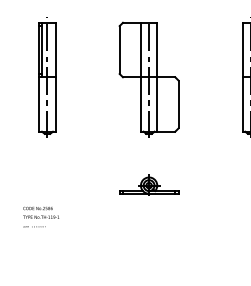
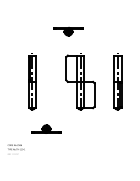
part: (47, 76) -> (32, 81), moved
part: (149, 76) -> (80, 81), moved
part: (149, 184) -> (46, 128), moved

